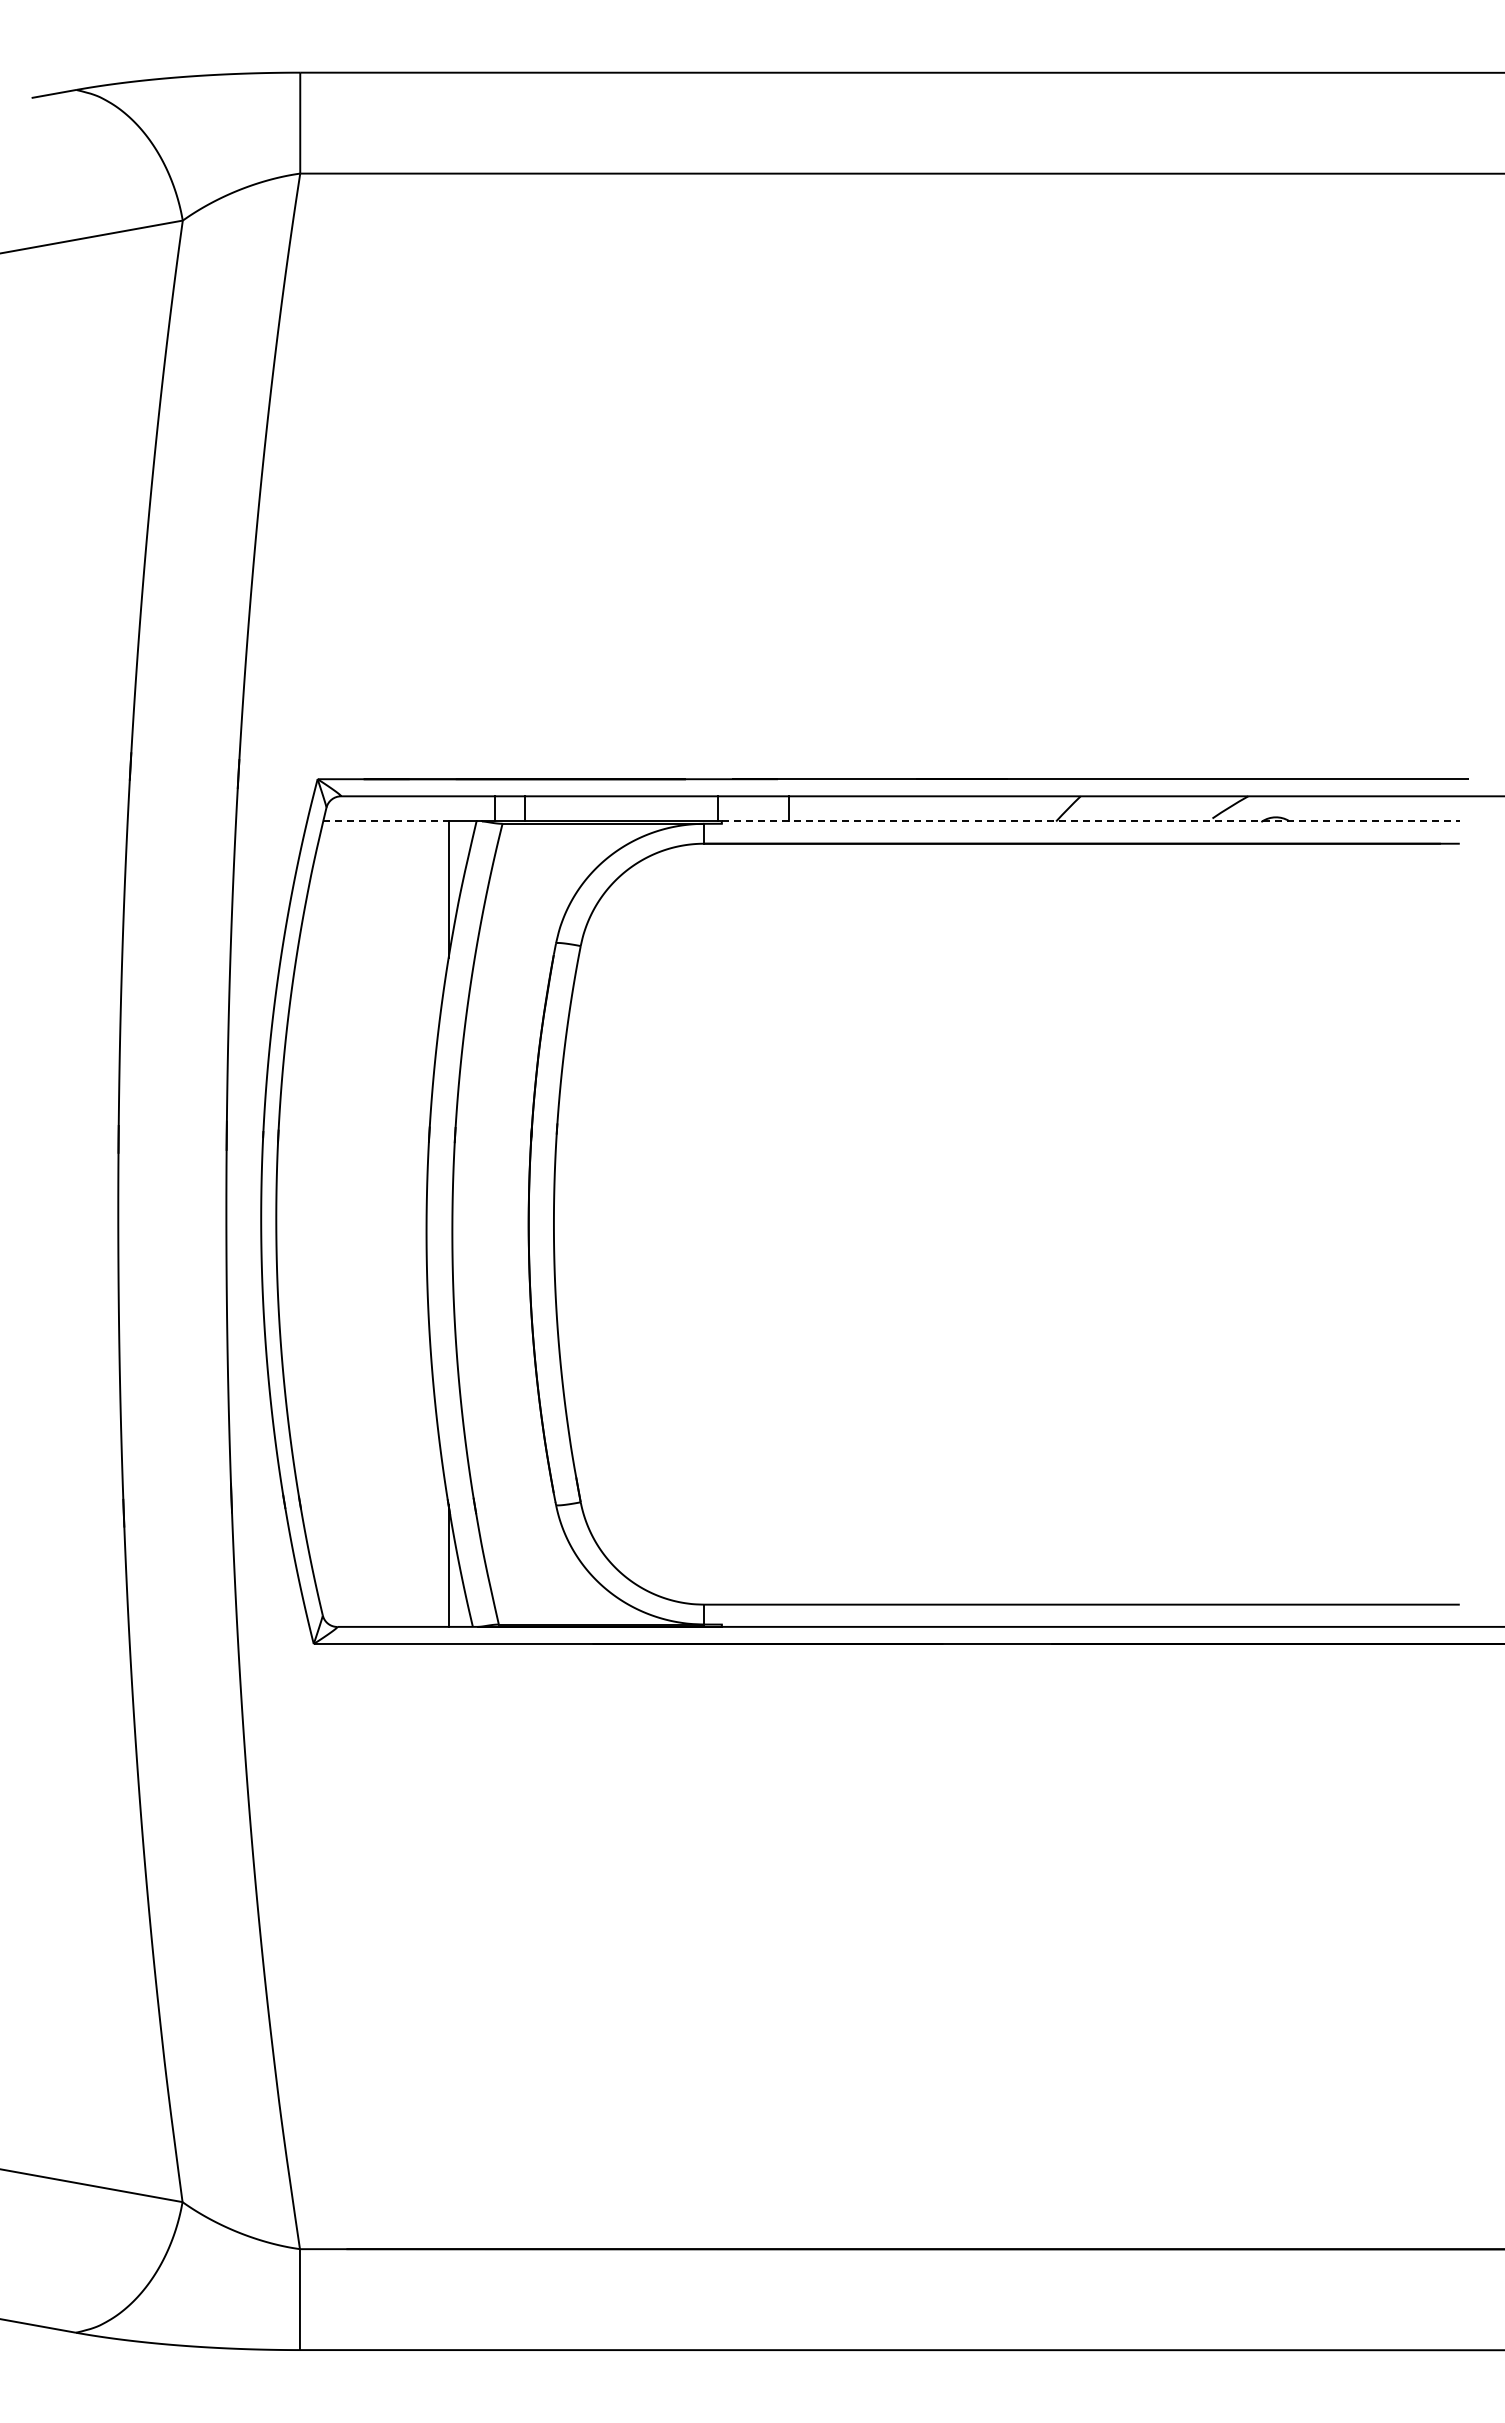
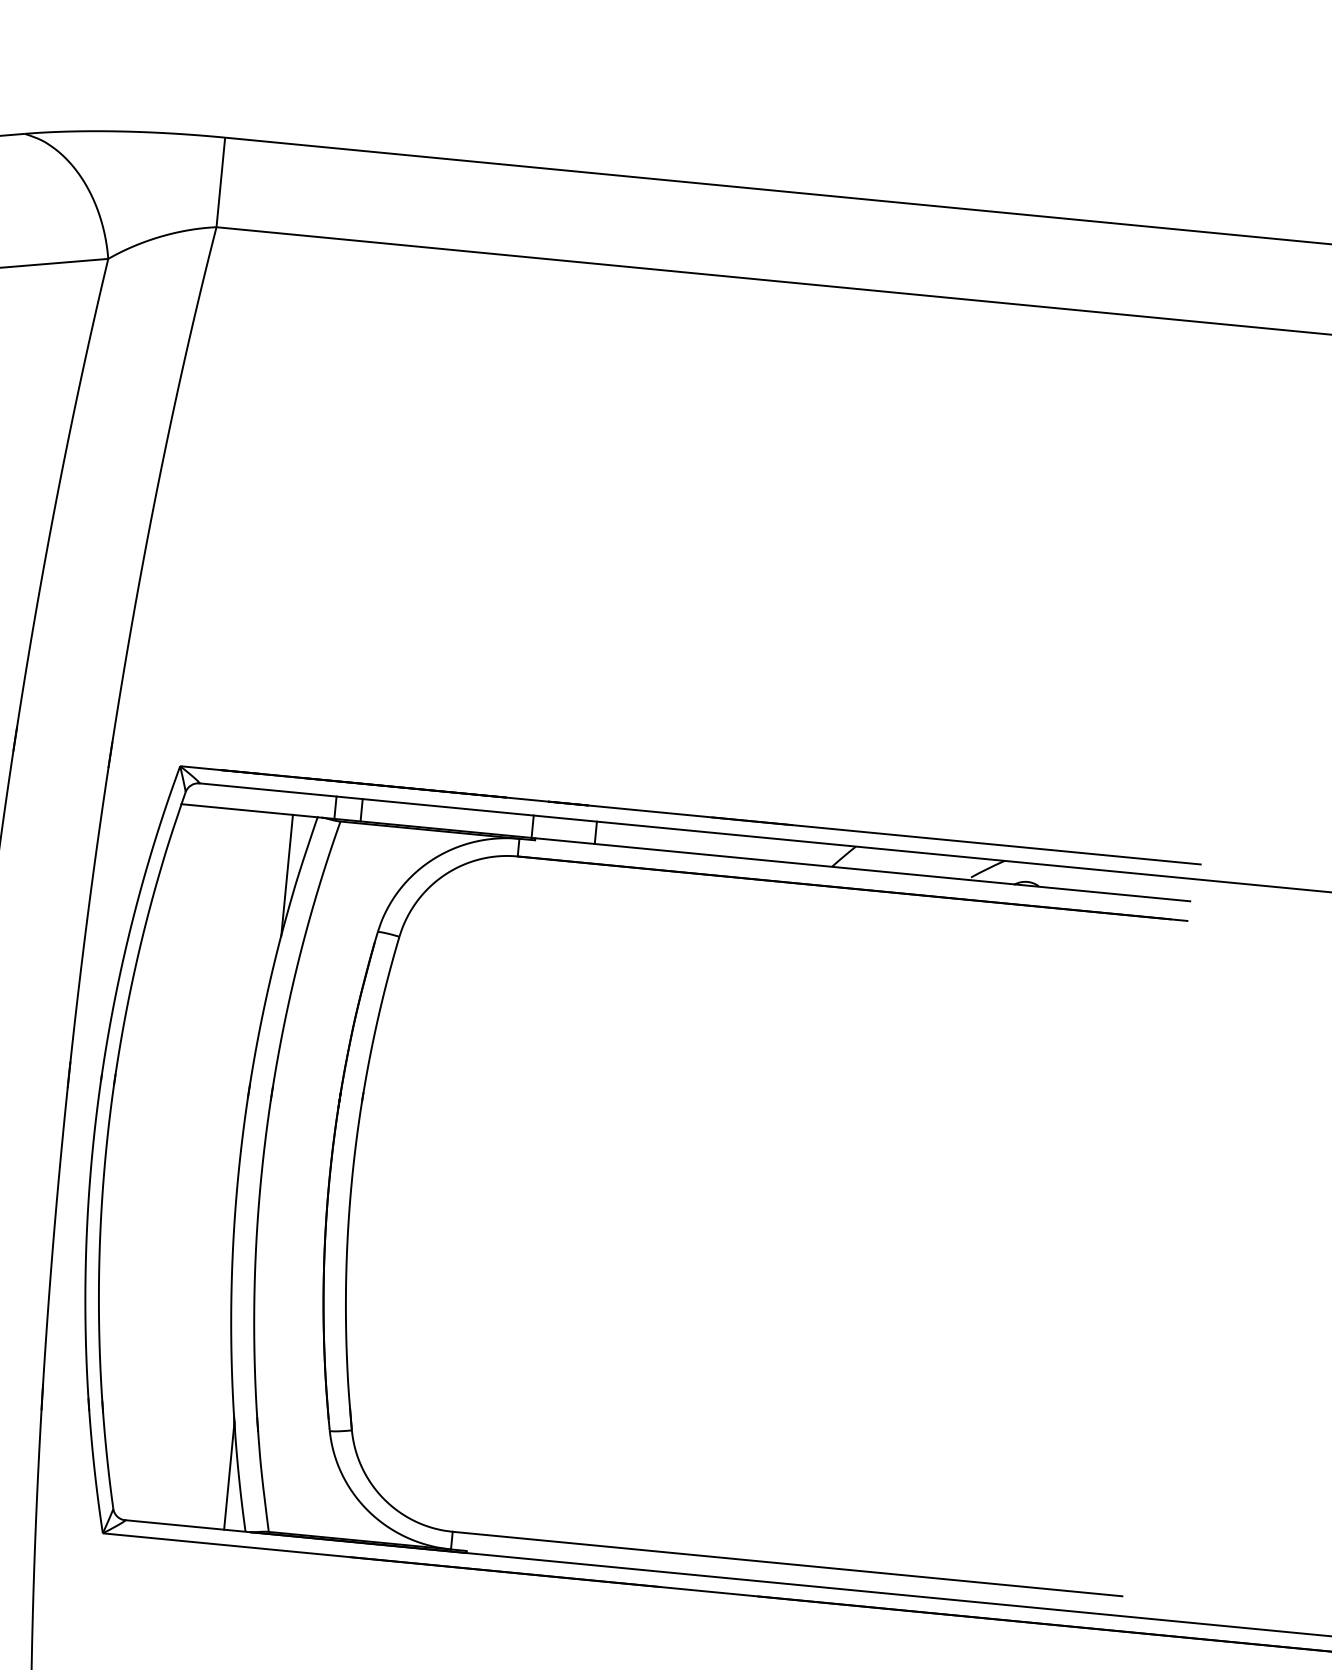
line: (385, 821) -> (236, 809), dashed -> solid
line: (1090, 821) -> (862, 869), dashed -> solid

